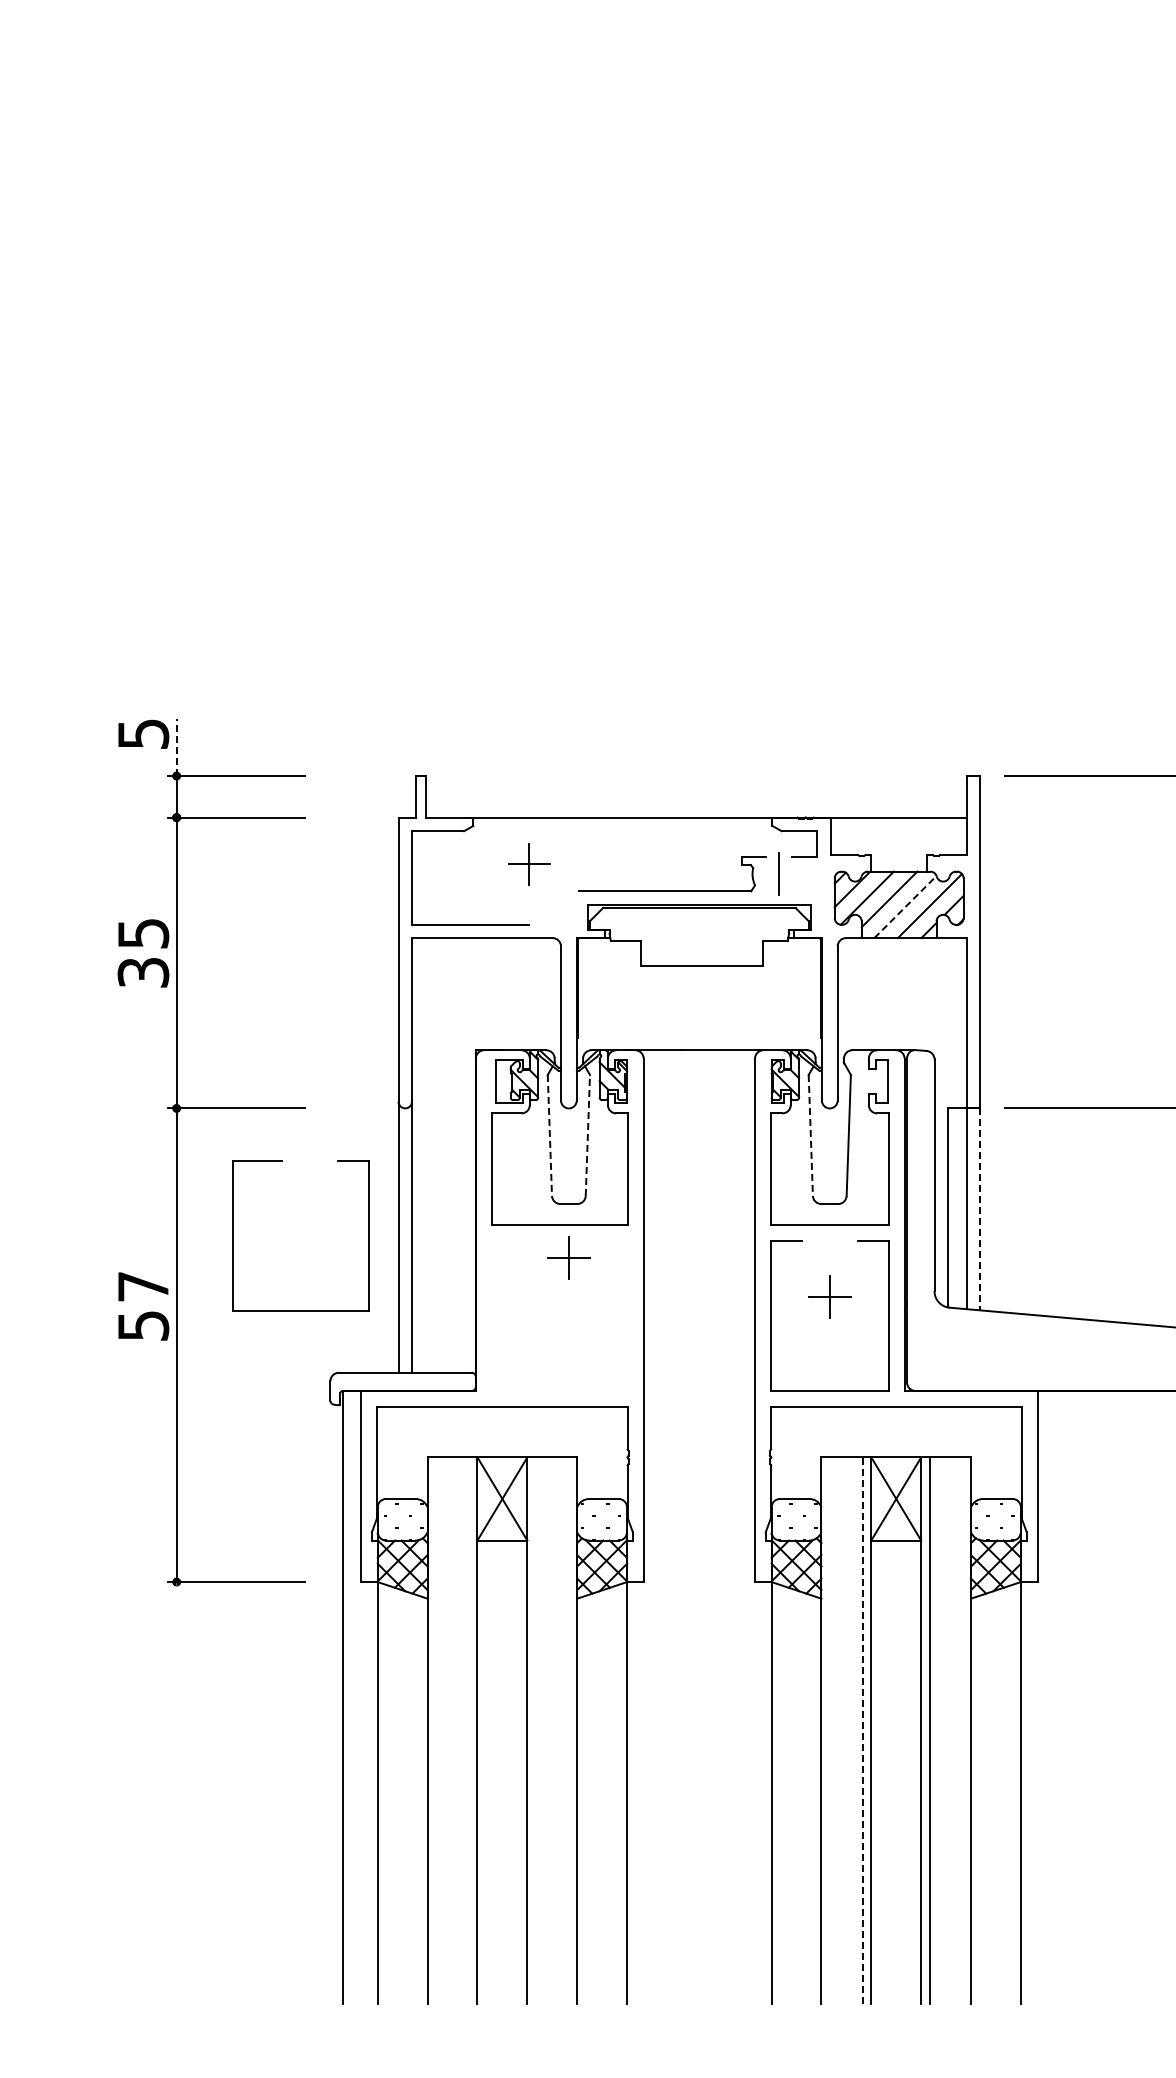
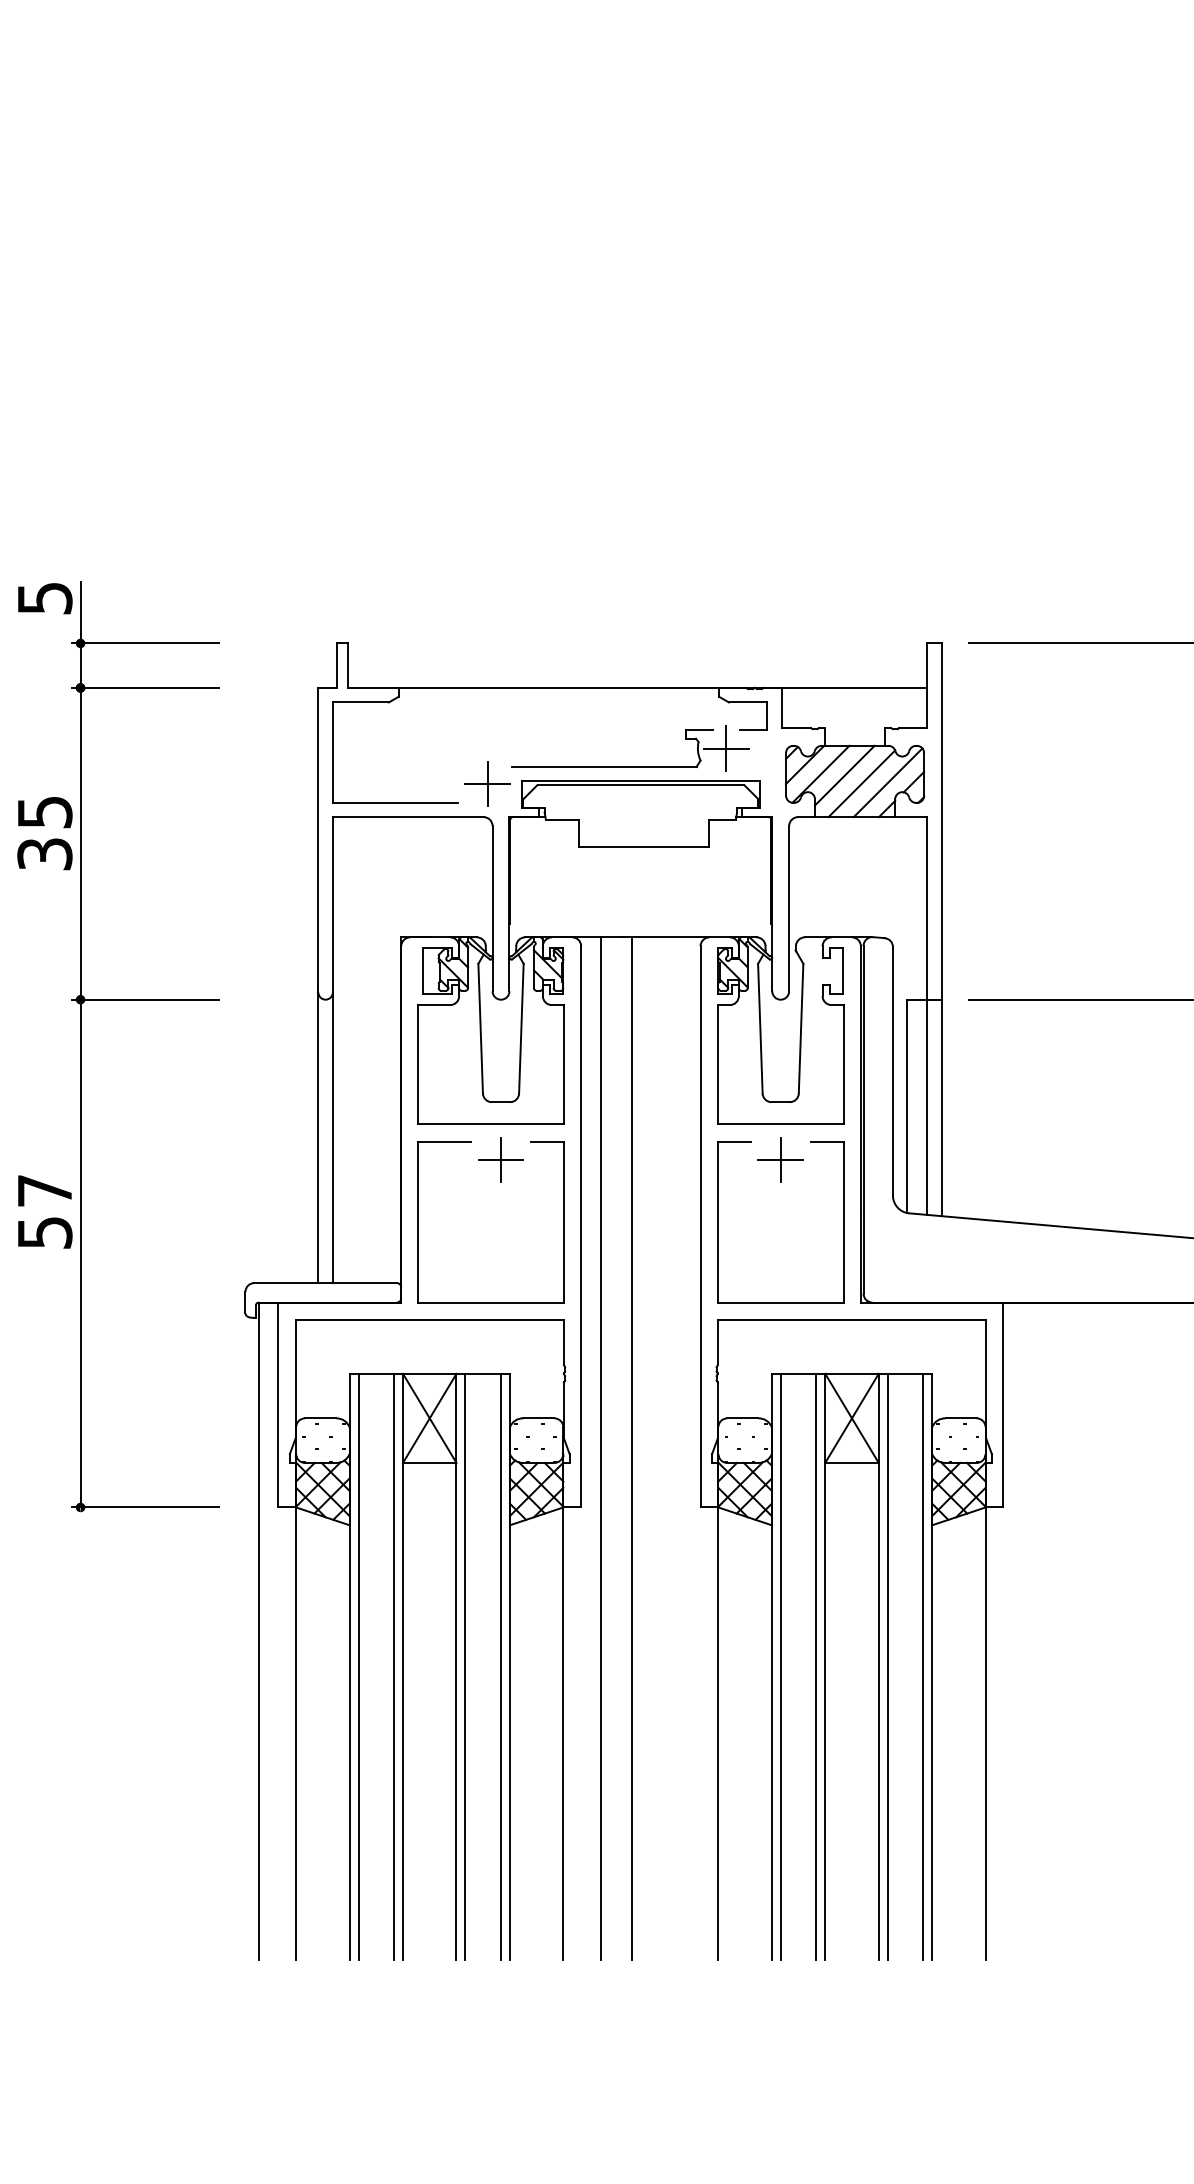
line: (176, 747) -> (80, 612), dashed -> solid
part: (529, 864) -> (487, 784), moved
line: (778, 874) -> (725, 748), added
line: (905, 907) -> (861, 784), dashed -> solid
line: (549, 1135) -> (480, 1028), dashed -> solid
line: (587, 1135) -> (520, 1028), dashed -> solid
line: (810, 1135) -> (760, 1028), dashed -> solid
line: (980, 1209) -> (942, 1108), dashed -> solid
part: (233, 1235) -> (419, 1221), moved
part: (829, 1296) -> (780, 1159), moved
line: (661, 1526) -> (600, 1447), added
line: (691, 1526) -> (632, 1447), added
line: (435, 1730) -> (358, 1666), added
line: (469, 1730) -> (394, 1666), added
line: (535, 1730) -> (465, 1666), added
line: (568, 1730) -> (500, 1666), added
line: (829, 1730) -> (780, 1666), added
line: (863, 1730) -> (816, 1666), dashed -> solid
line: (962, 1730) -> (922, 1666), added

